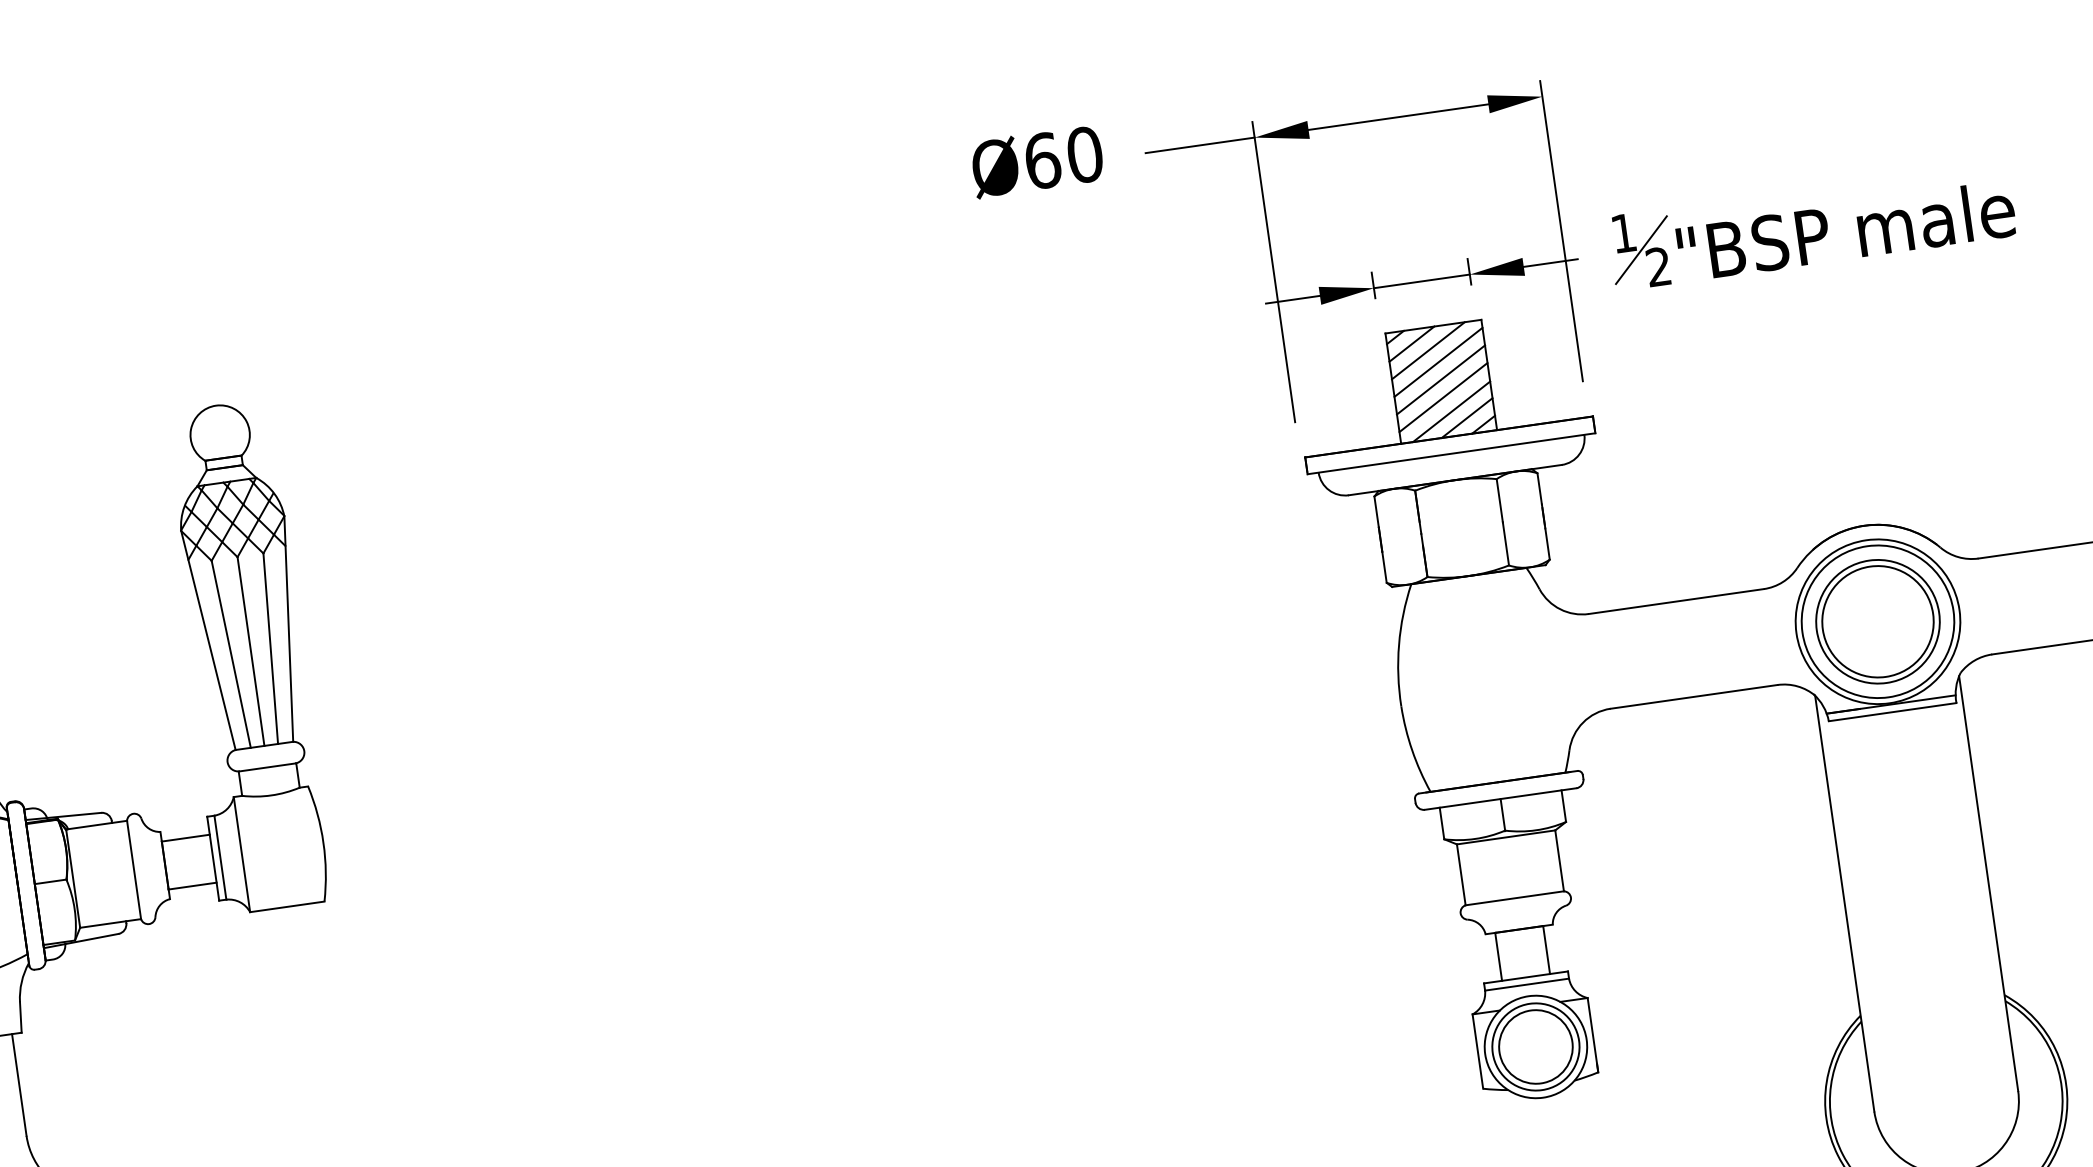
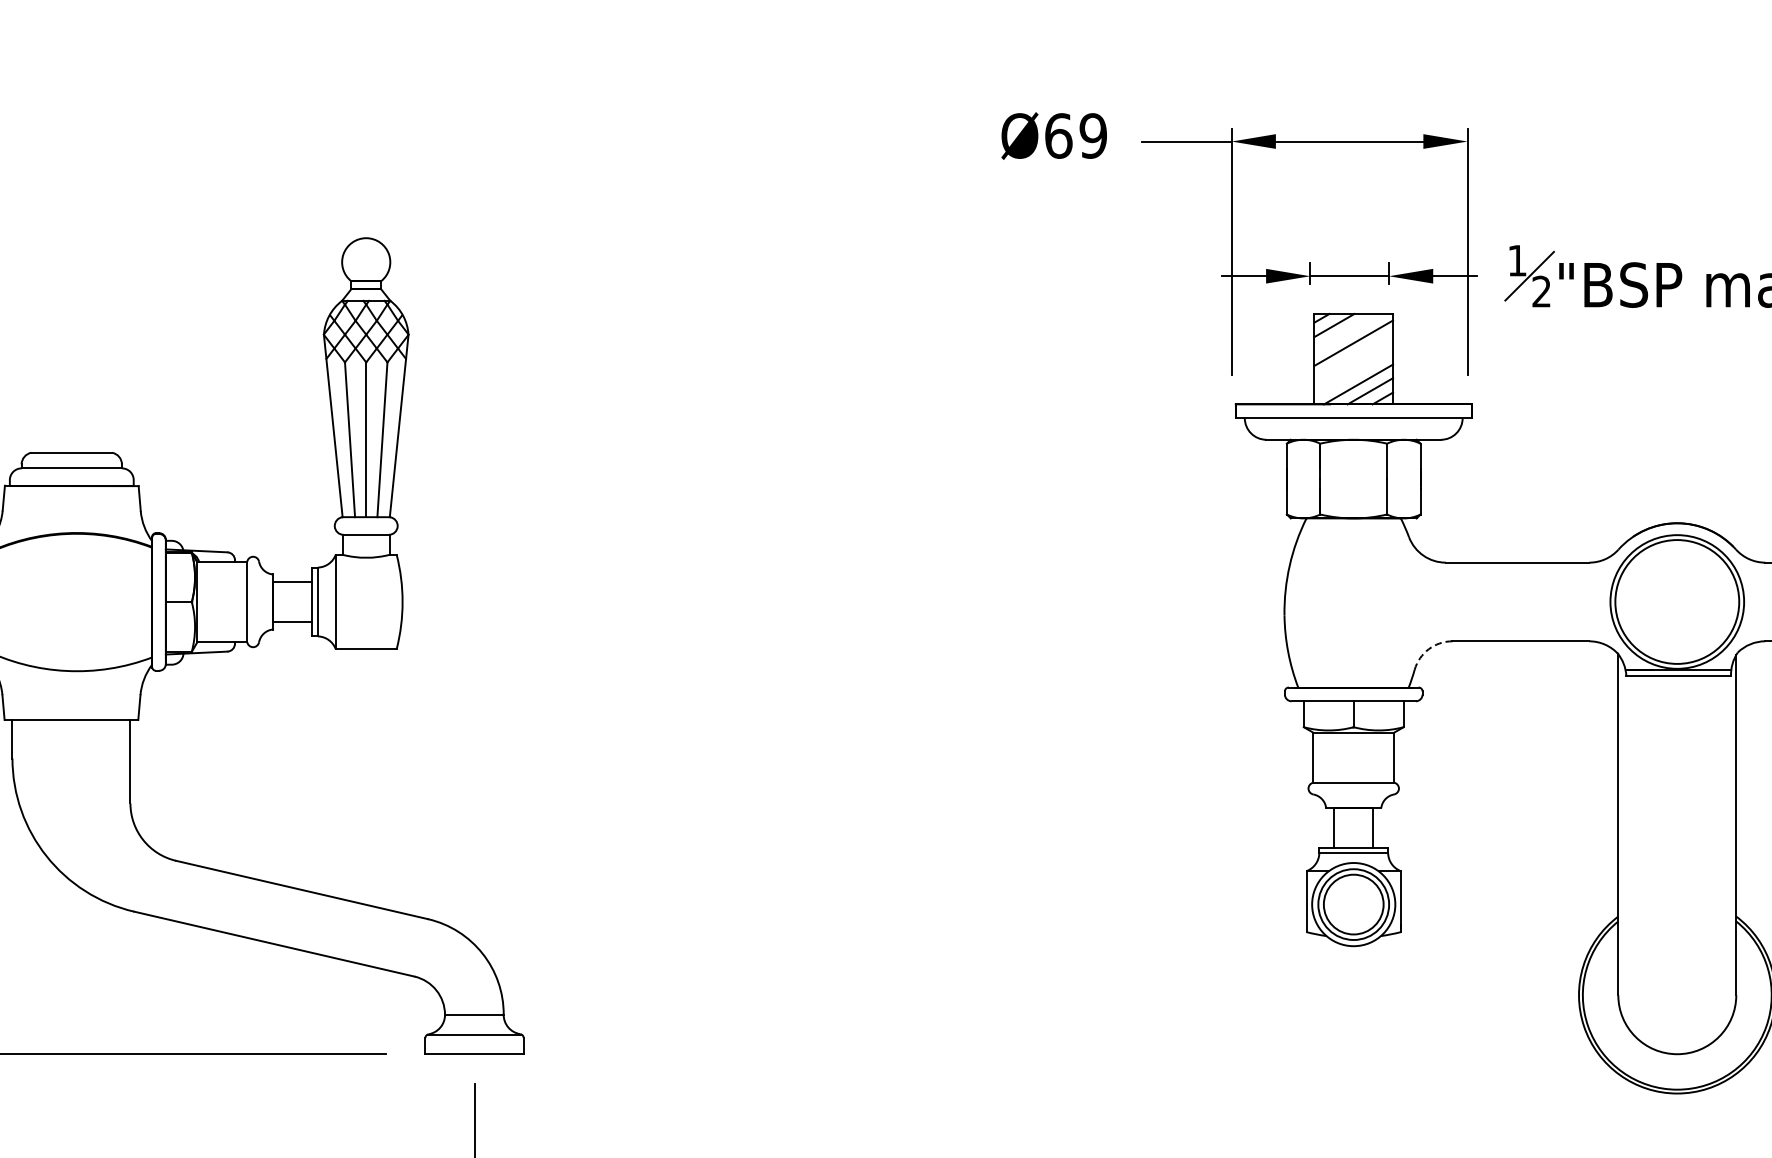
text: (1085, 154) -> (1093, 135), Ø60 -> Ø69
line: (1427, 350) -> (1346, 332), removed
line: (1440, 379) -> (1353, 357), removed
line: (1443, 396) -> (1353, 371), removed
part: (1878, 621) -> (1677, 601), removed
arc: (1582, 722) -> (1428, 649), solid -> dashed

